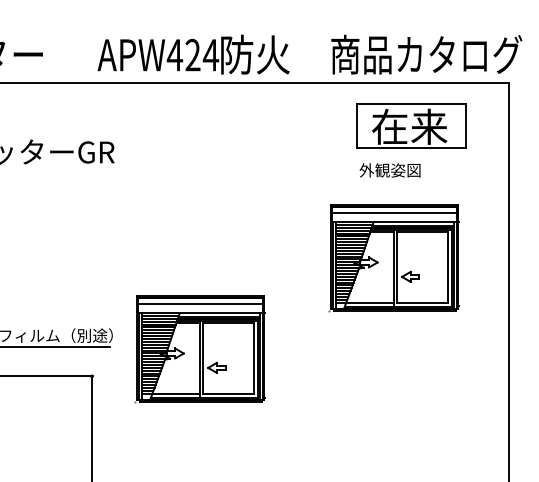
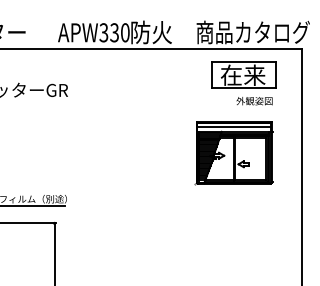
text: (192, 54) -> (114, 32), APW424 -> APW330
text: (390, 171) -> (254, 101), moved
part: (199, 349) -> (118, 207), removed

